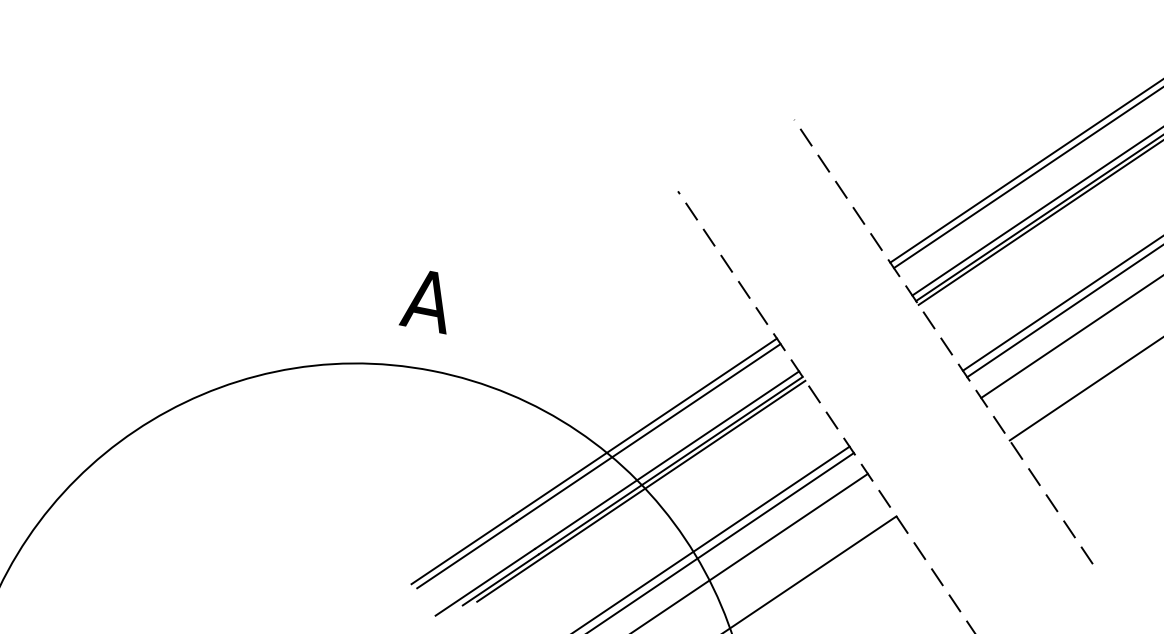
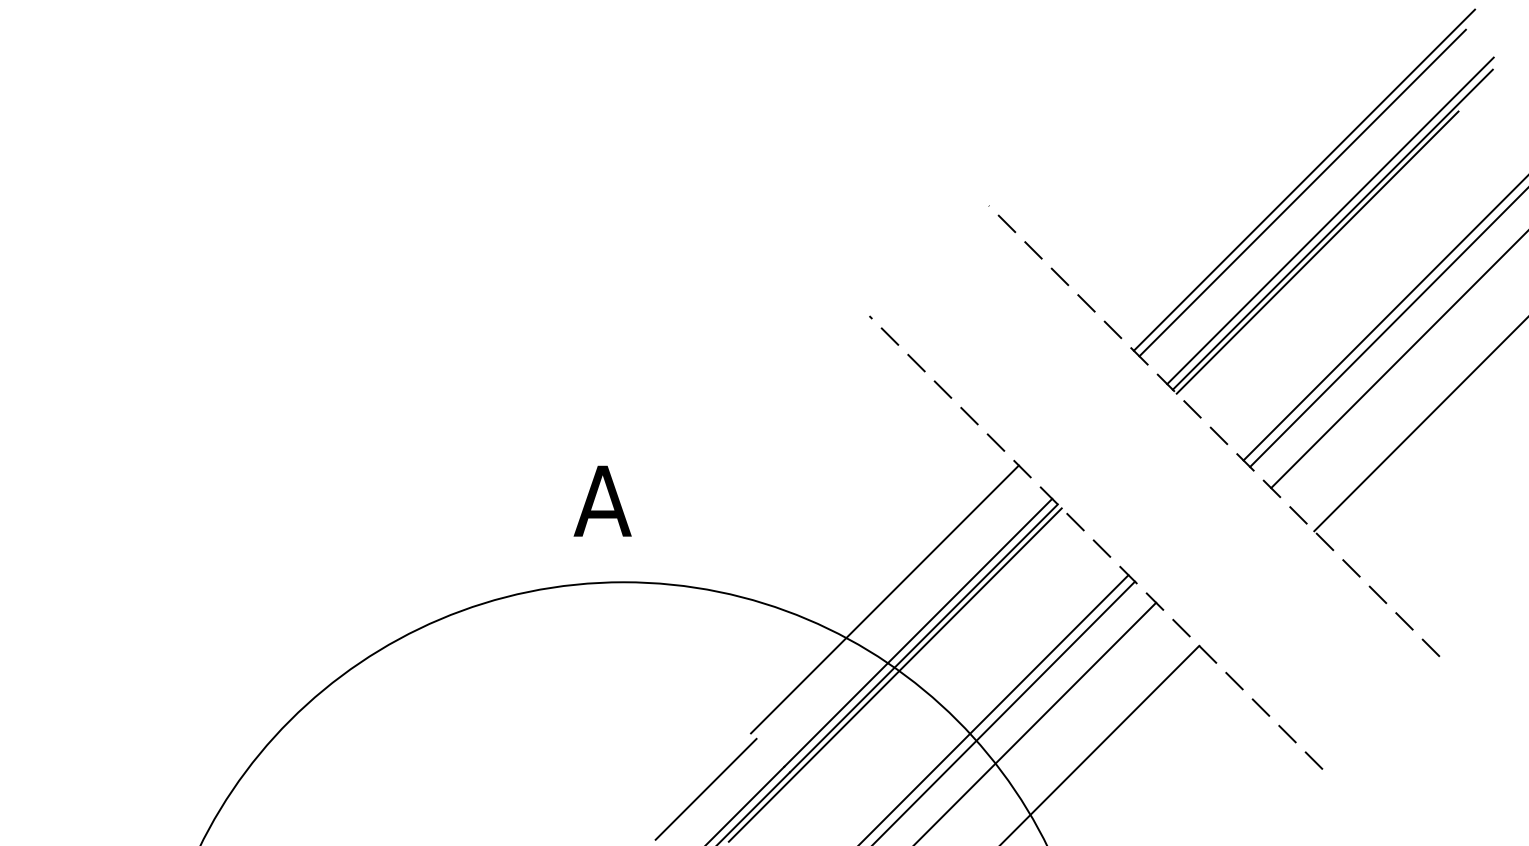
line: (648, 432) -> (890, 604), removed
line: (462, 549) -> (699, 784), removed

